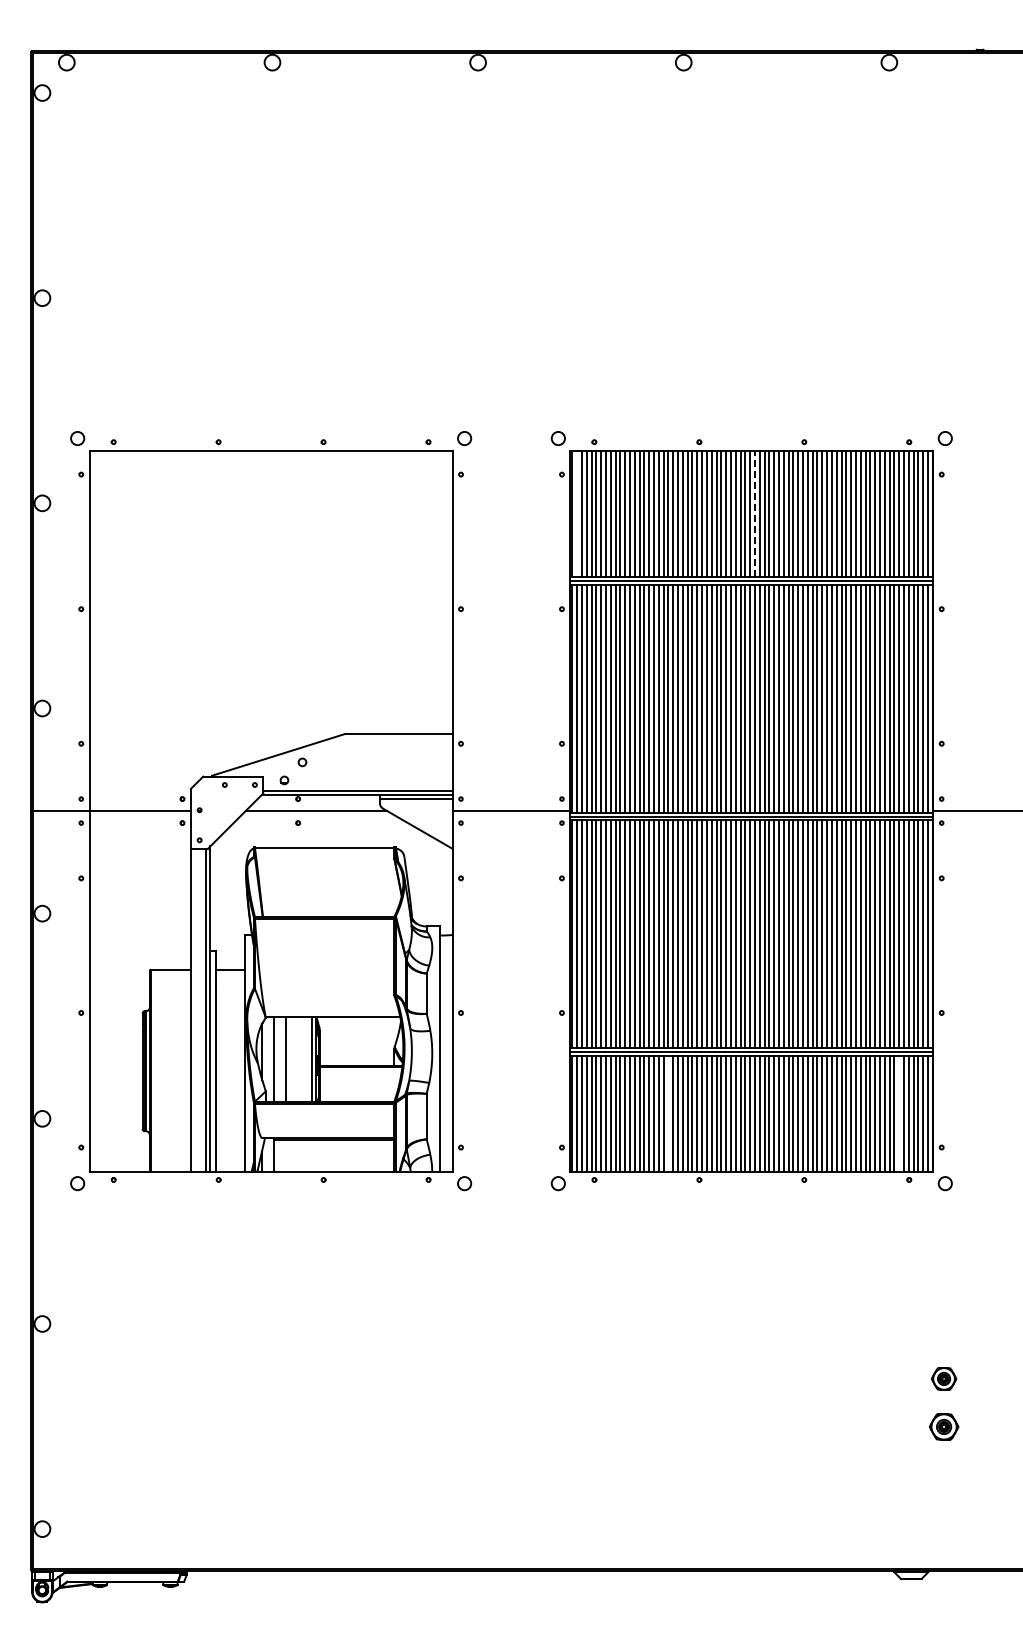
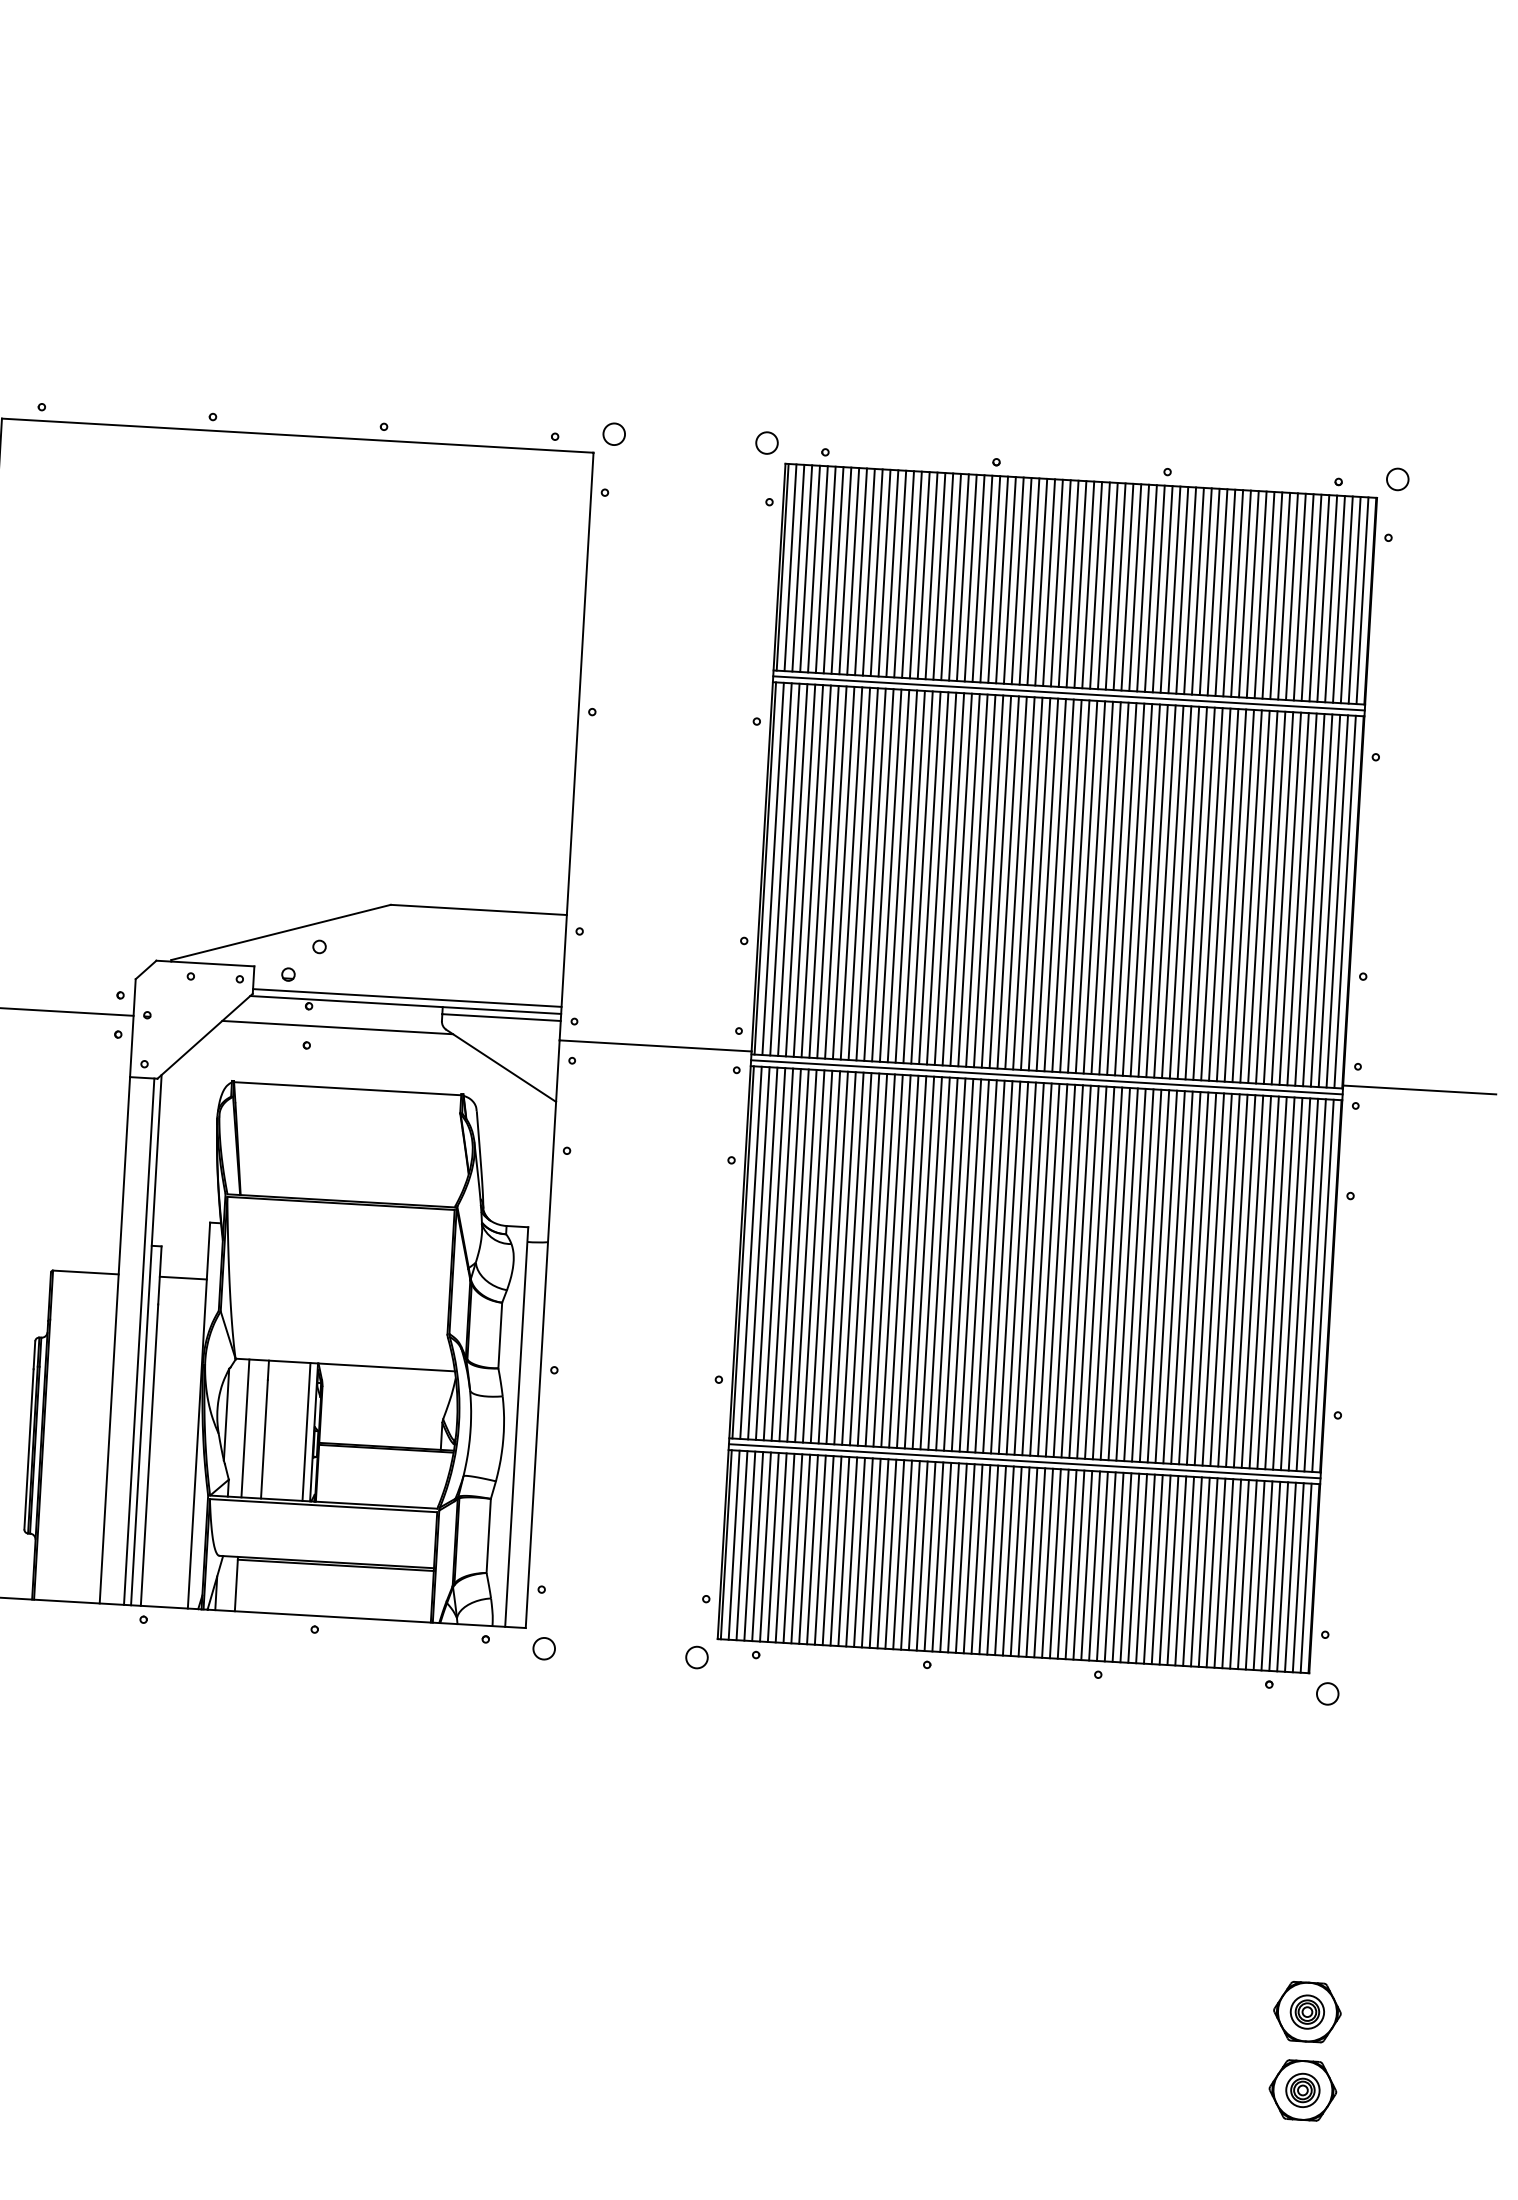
line: (577, 513) -> (791, 567), added
line: (754, 513) -> (1079, 583), dashed -> solid
line: (668, 1113) -> (883, 1553), added
line: (899, 1113) -> (1259, 1575), added
part: (943, 1378) -> (1306, 2011), size x1.67
part: (943, 1426) -> (1301, 2089), size x1.43

